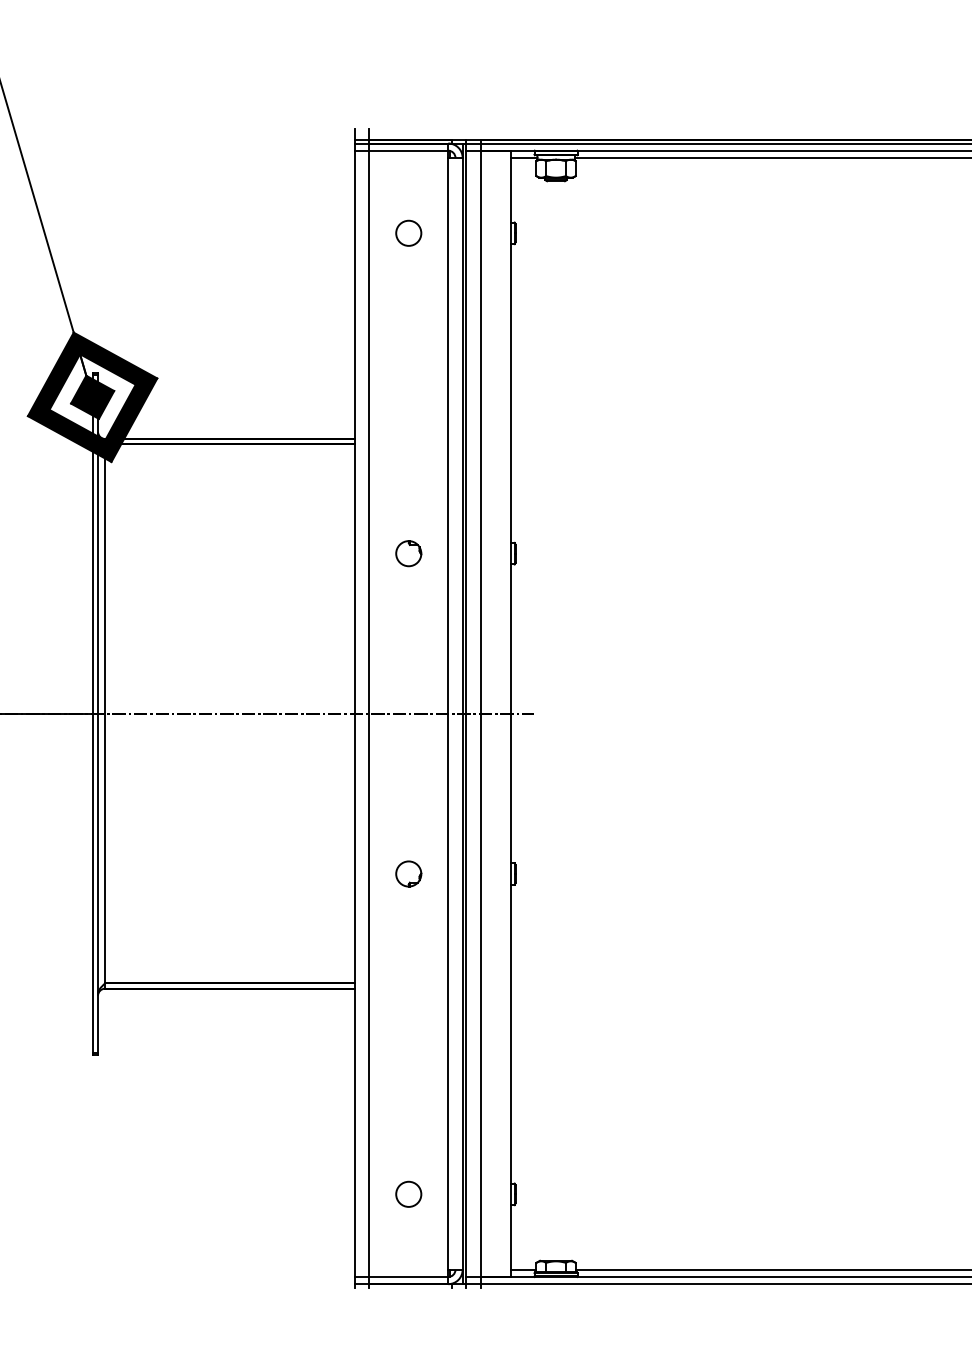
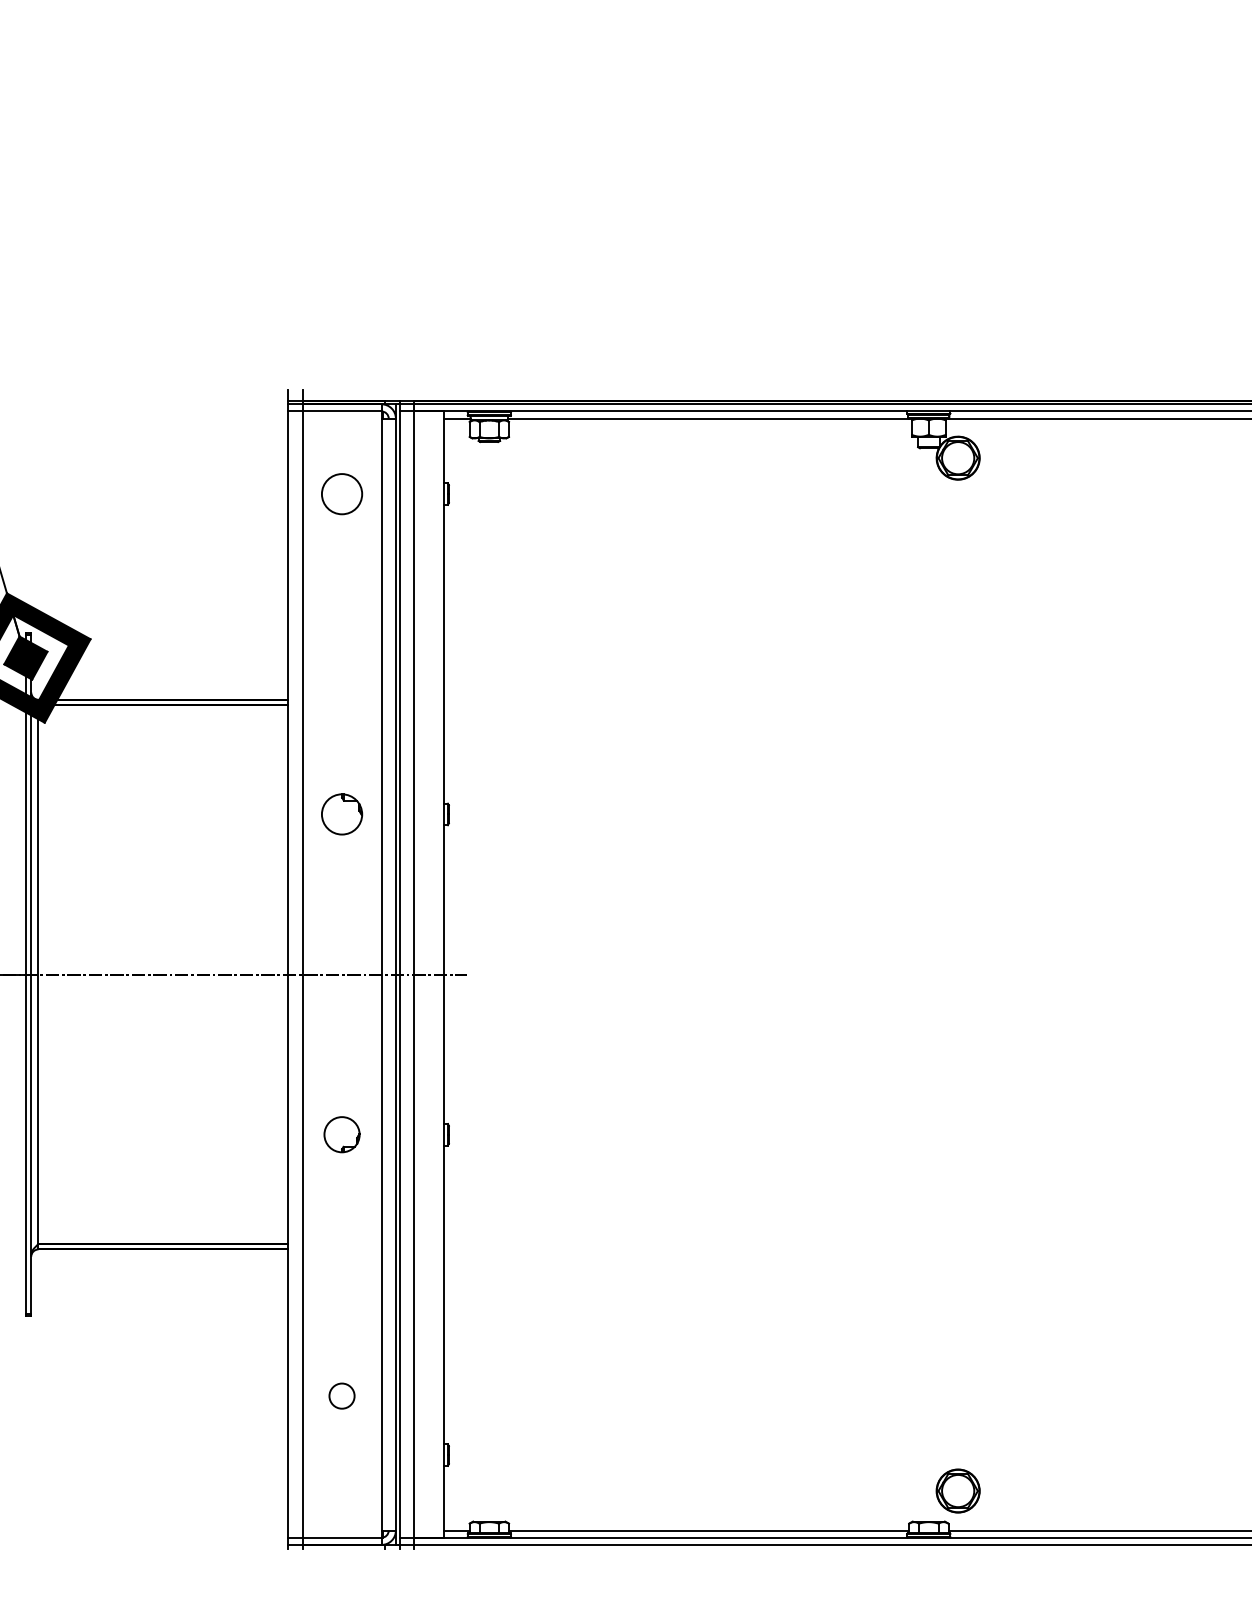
circle: (408, 232) -> (341, 493), size x1.6
part: (408, 553) -> (341, 814), size x1.6
part: (408, 873) -> (341, 1134), size x1.4
circle: (408, 1193) -> (341, 1395), moved

